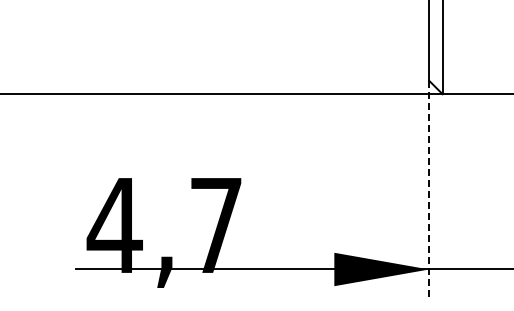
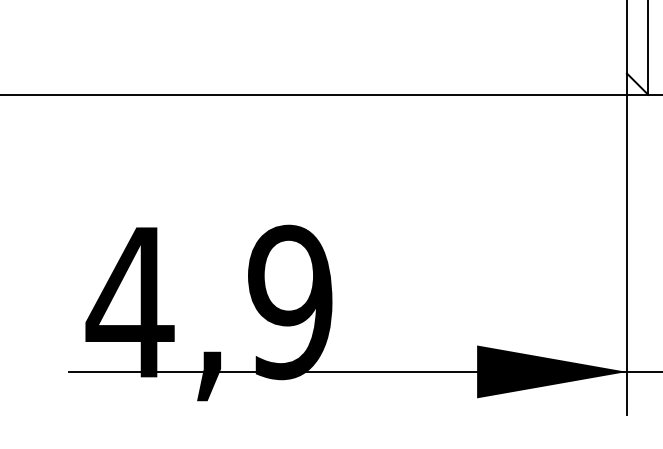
line: (429, 188) -> (627, 243), dashed -> solid
text: (215, 225) -> (289, 302), 4,7 -> 4,9

